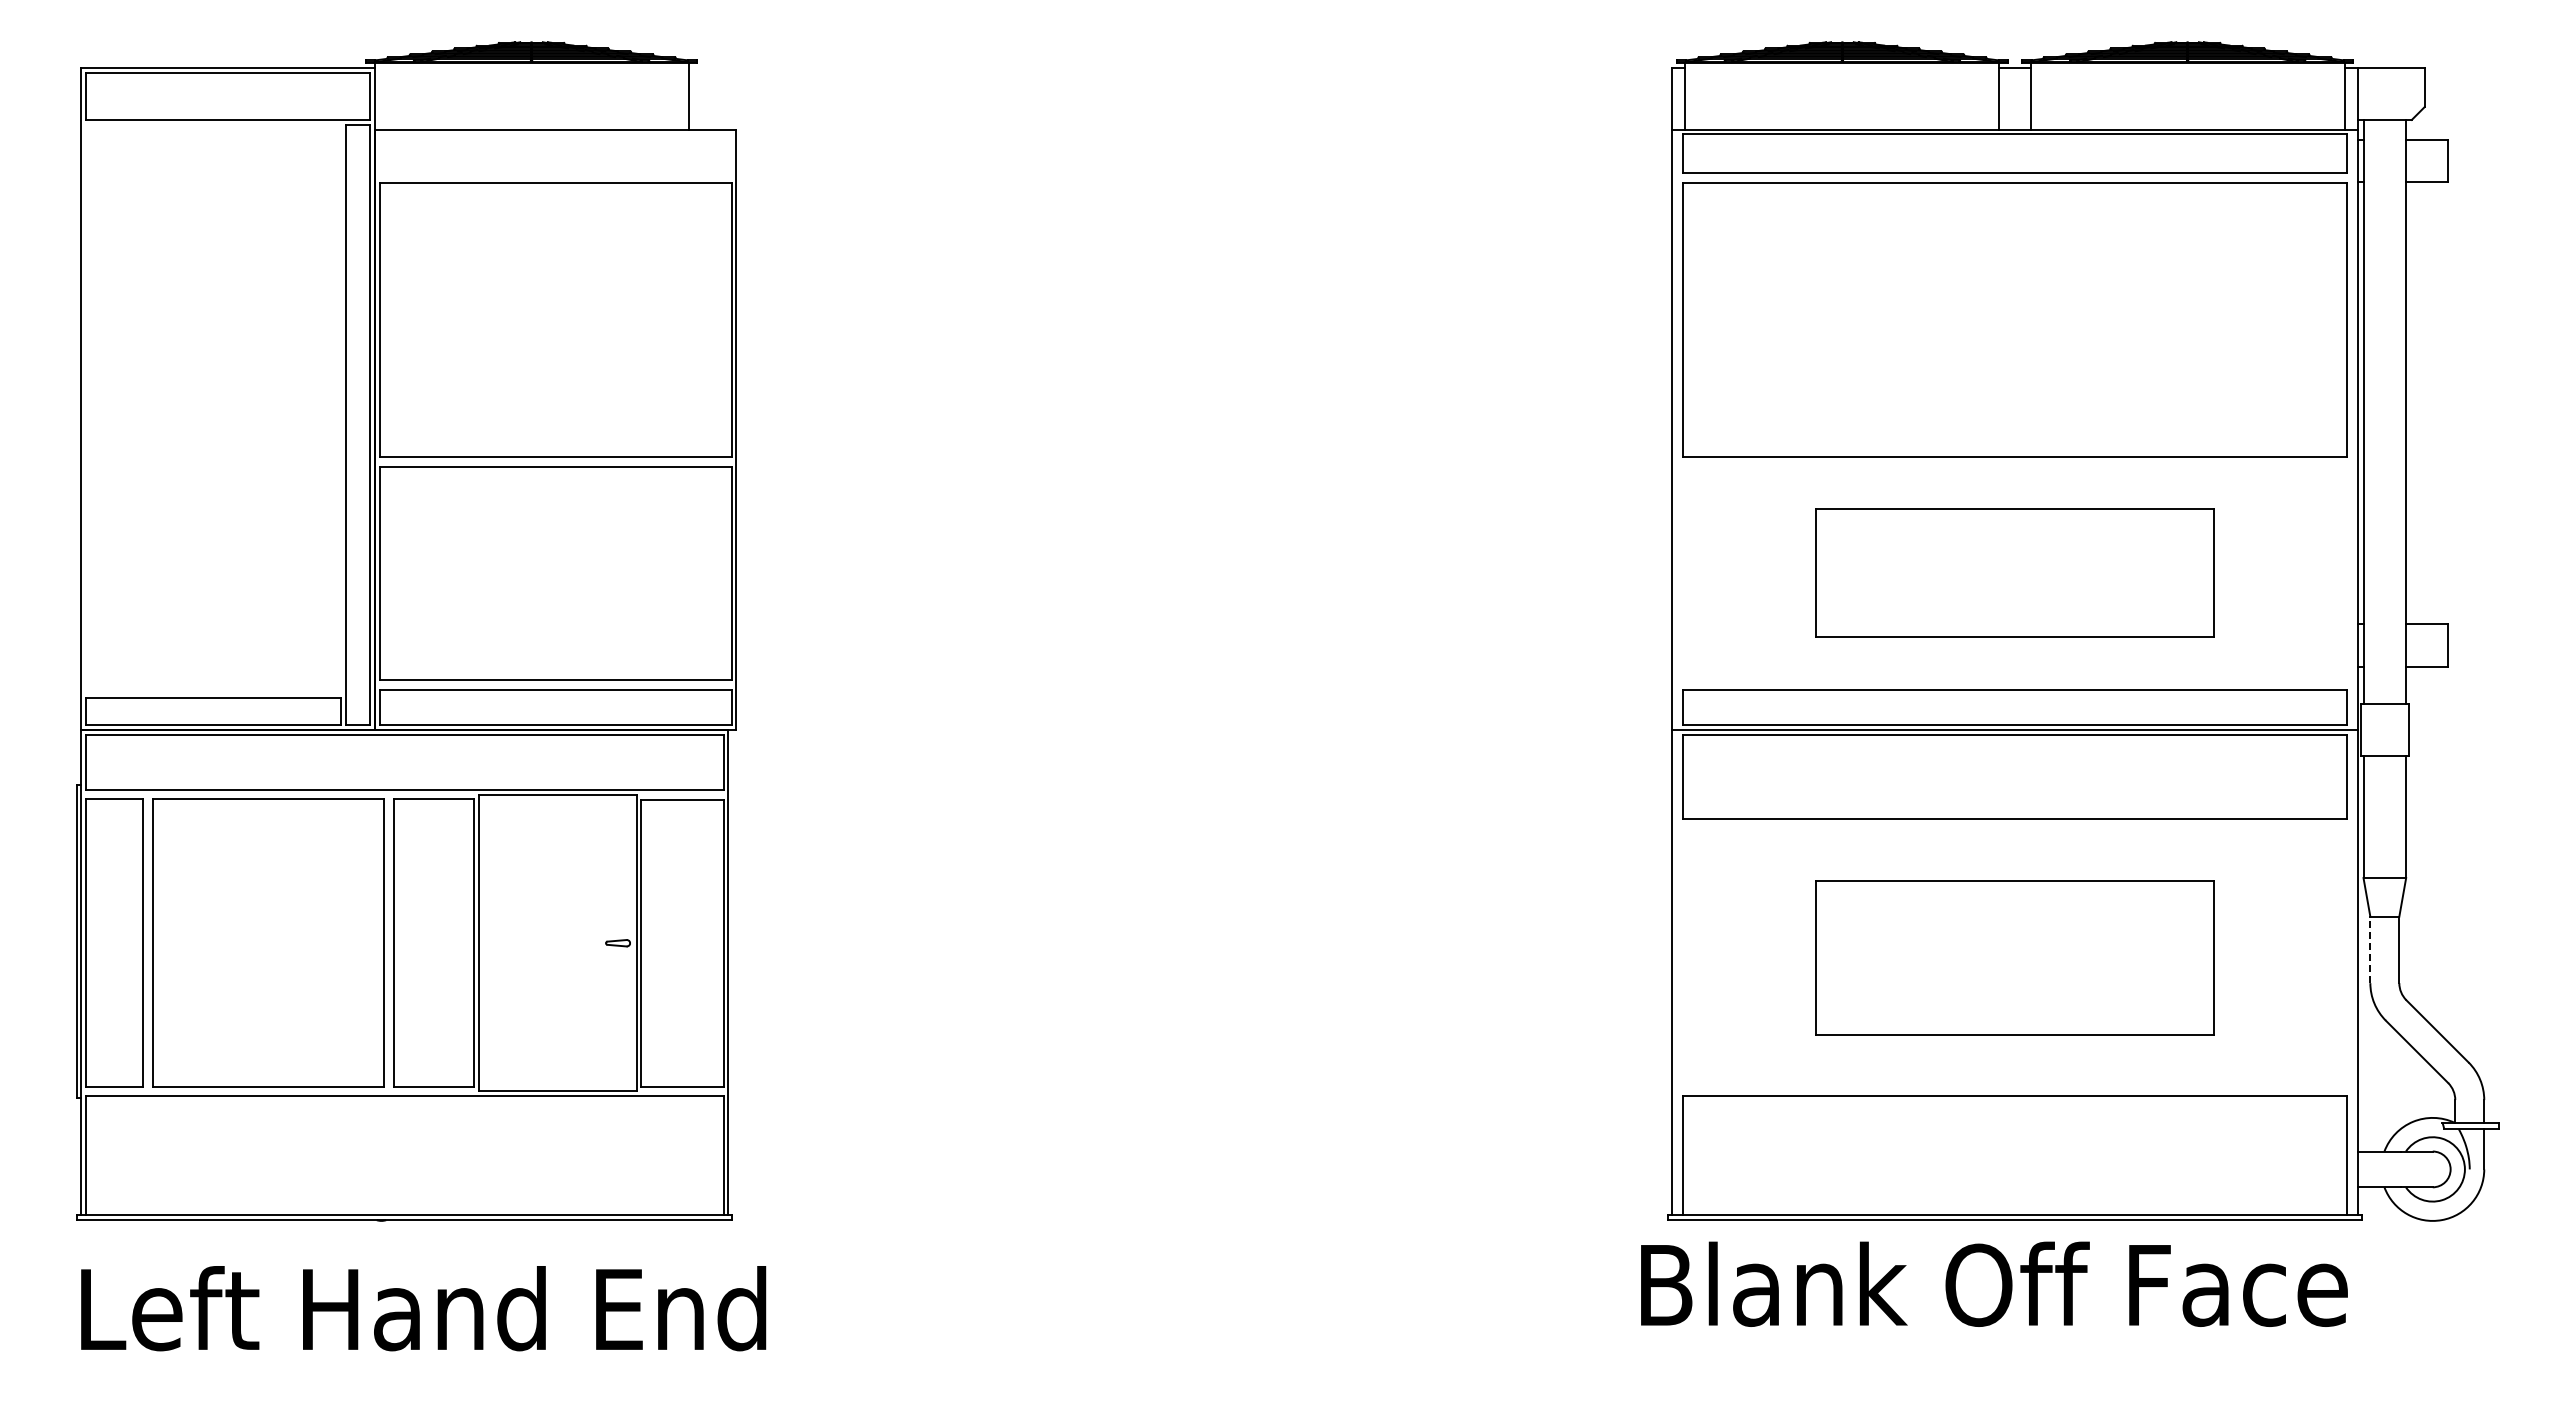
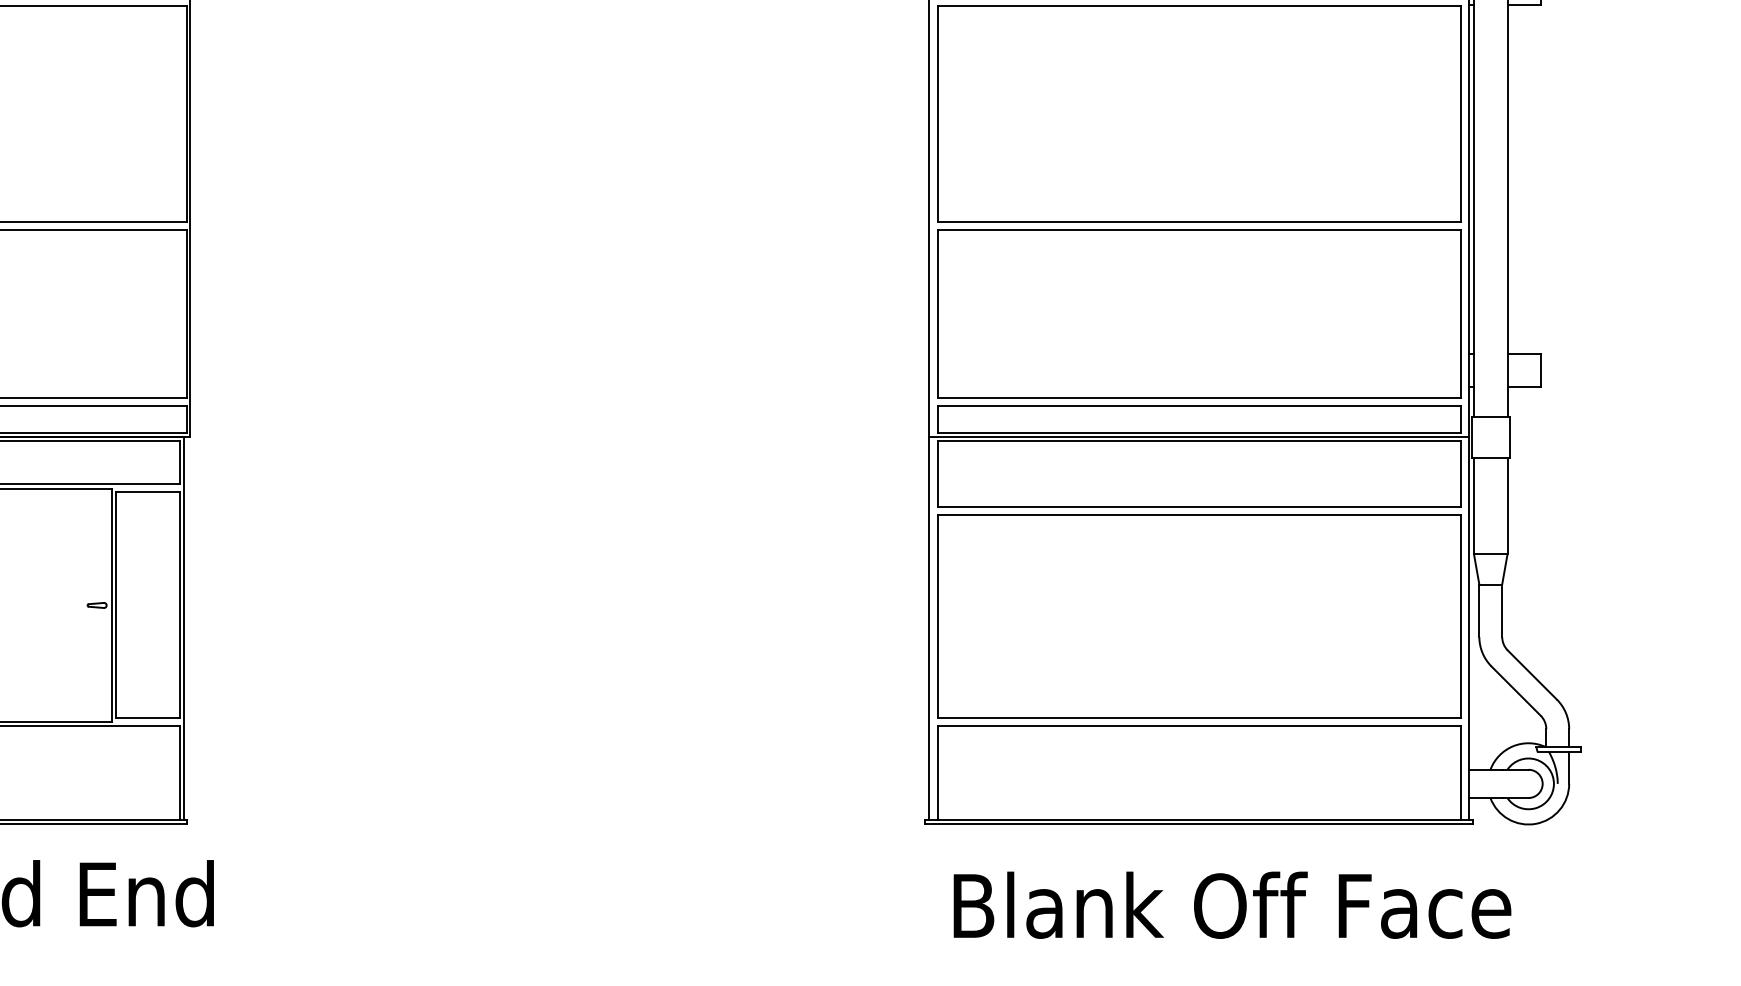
part: (2014, 573) -> (1198, 313), size x1.67
line: (2370, 949) -> (1479, 610), dashed -> solid
part: (2014, 957) -> (1198, 616), size x1.67
text: (1994, 1283) -> (1232, 904), moved

